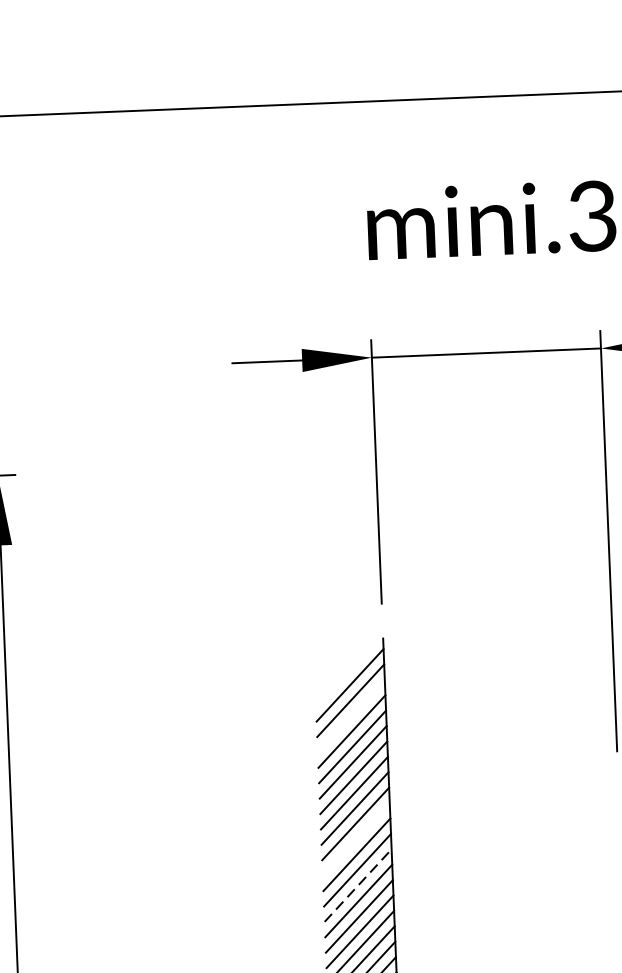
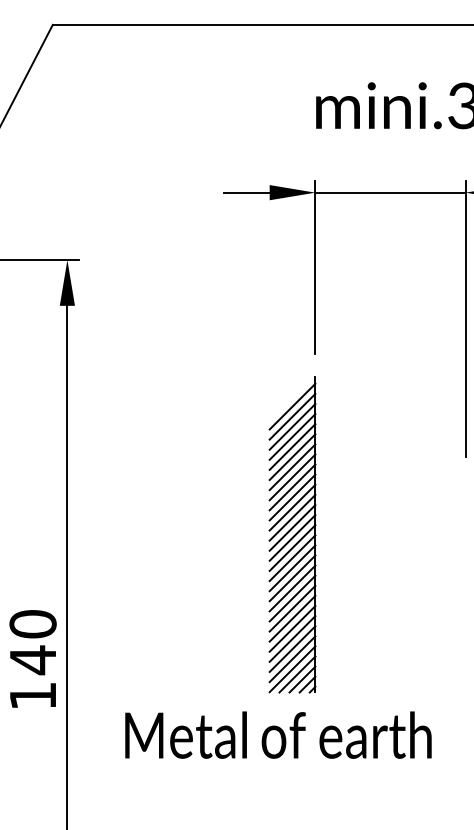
line: (351, 715) -> (292, 426), added
line: (356, 839) -> (292, 507), added
line: (358, 884) -> (292, 537), dashed -> solid

